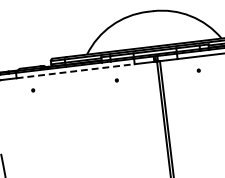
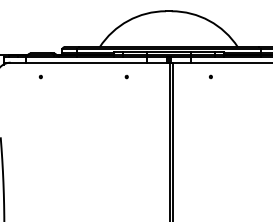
line: (75, 71) -> (86, 62), dashed -> solid

